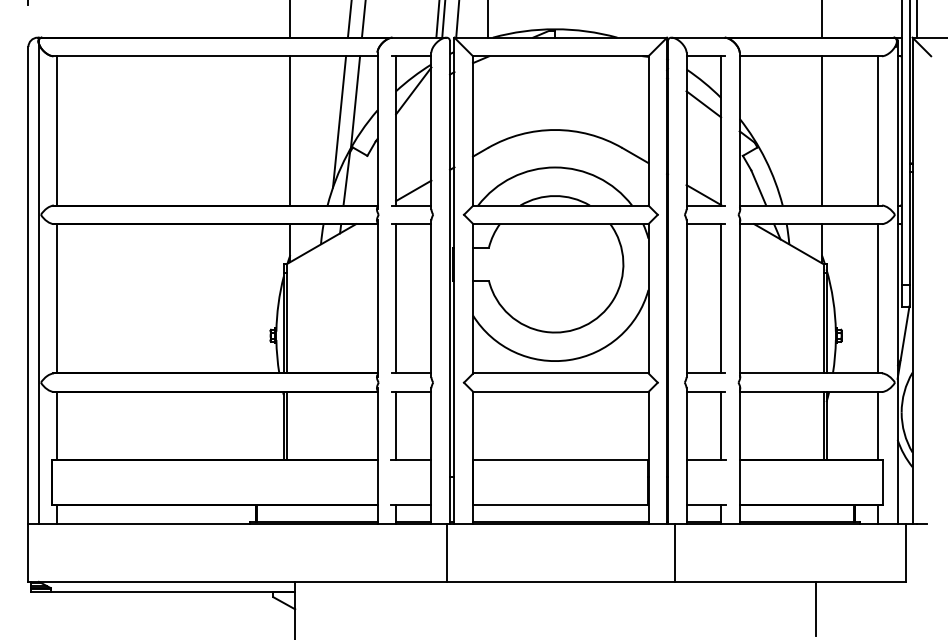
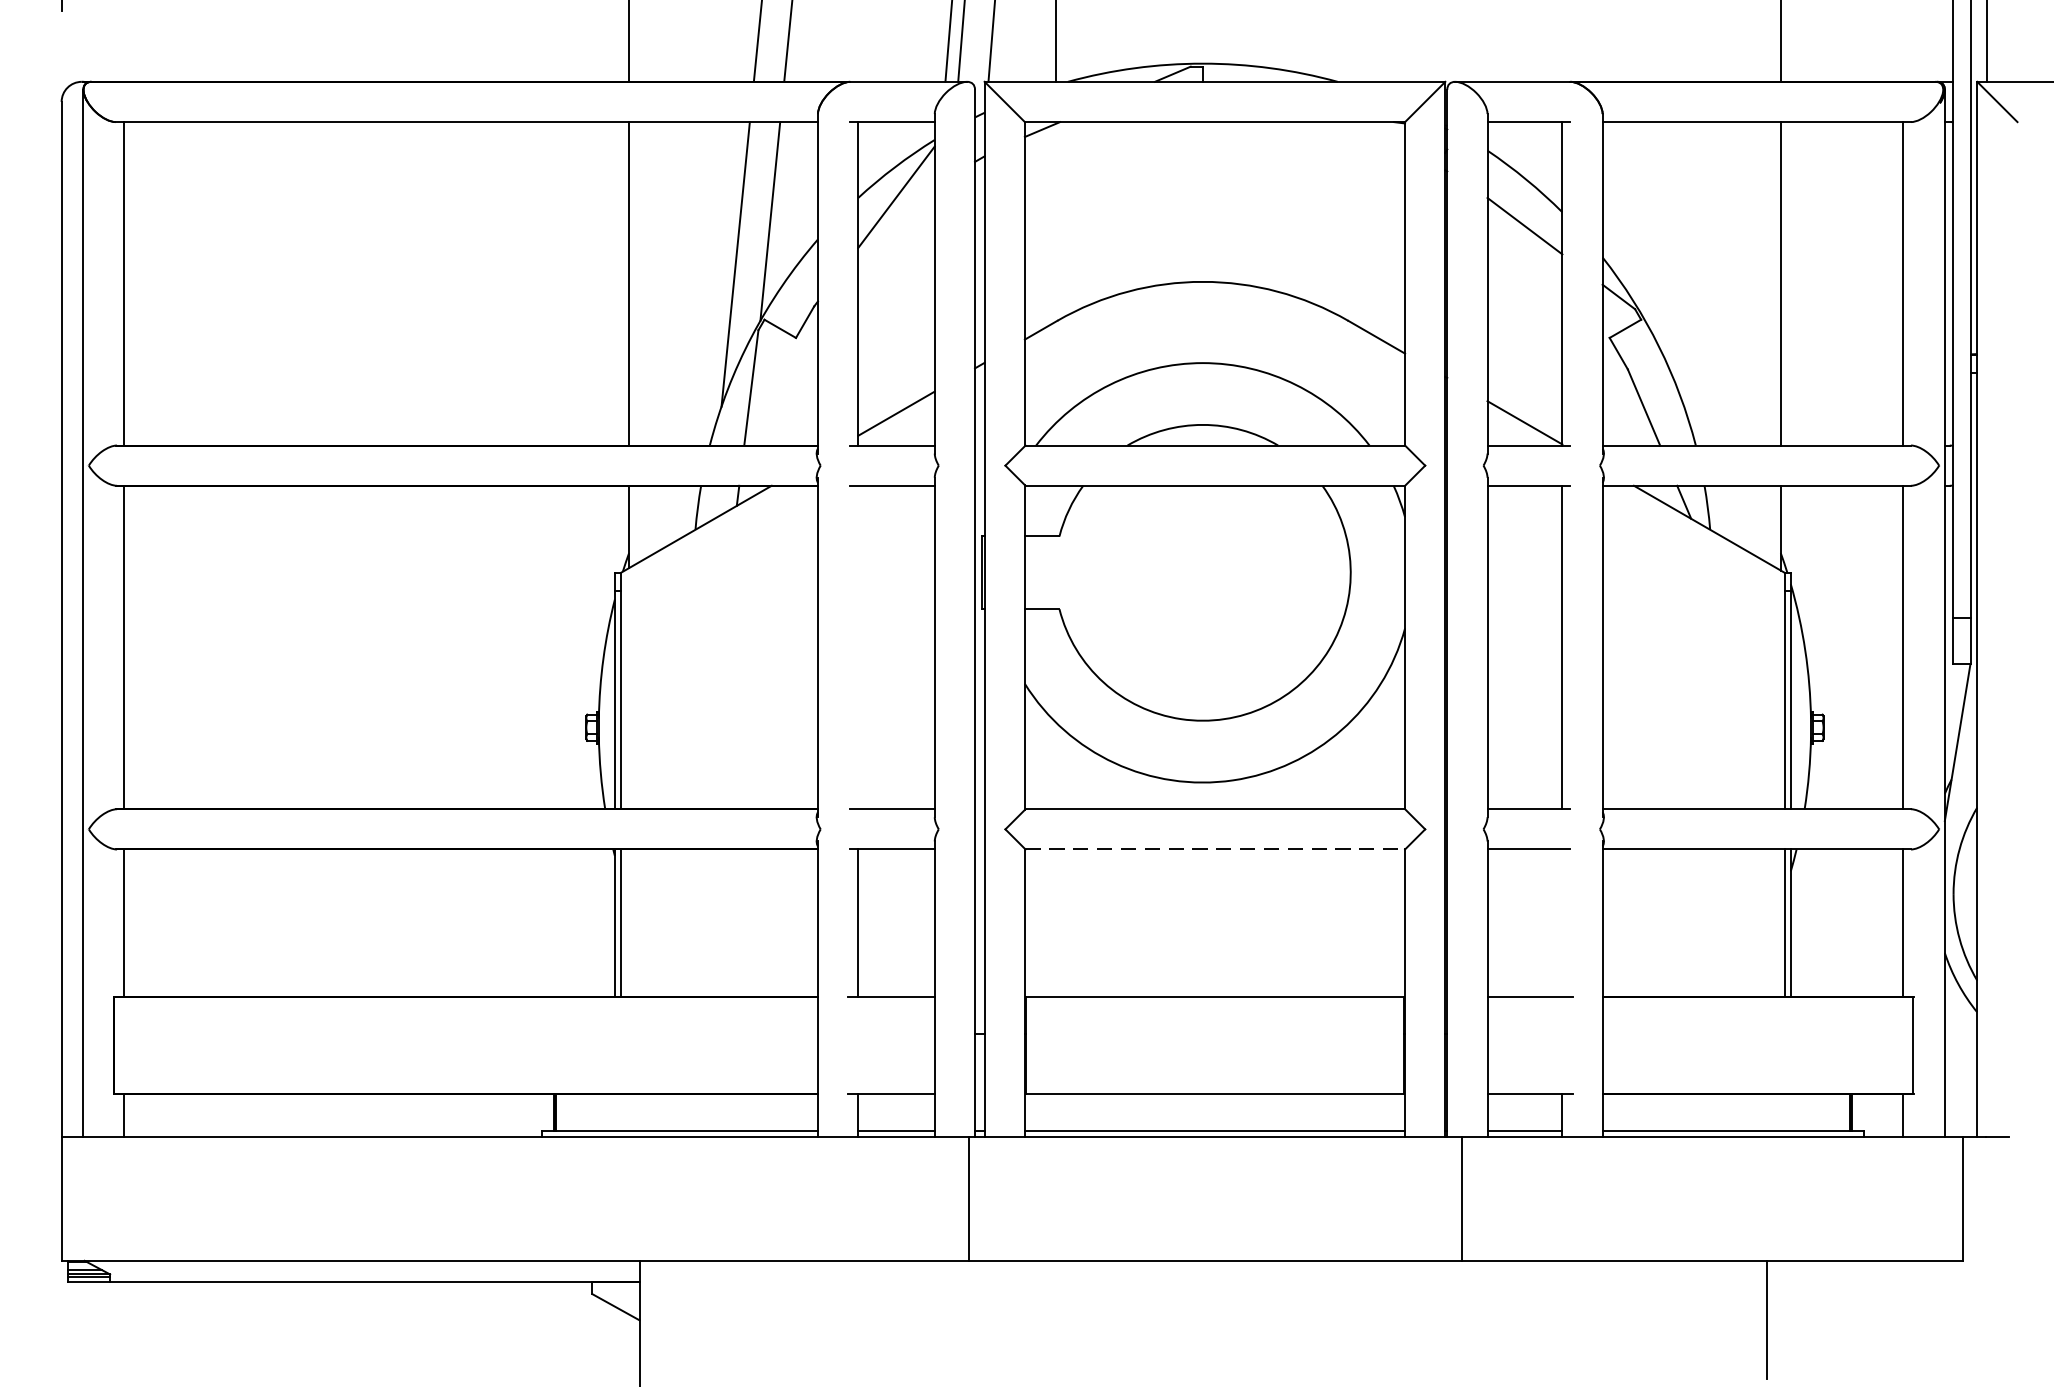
line: (396, 298) -> (859, 646), removed
line: (560, 391) -> (1214, 848), solid -> dashed
line: (721, 425) -> (1563, 922), removed

